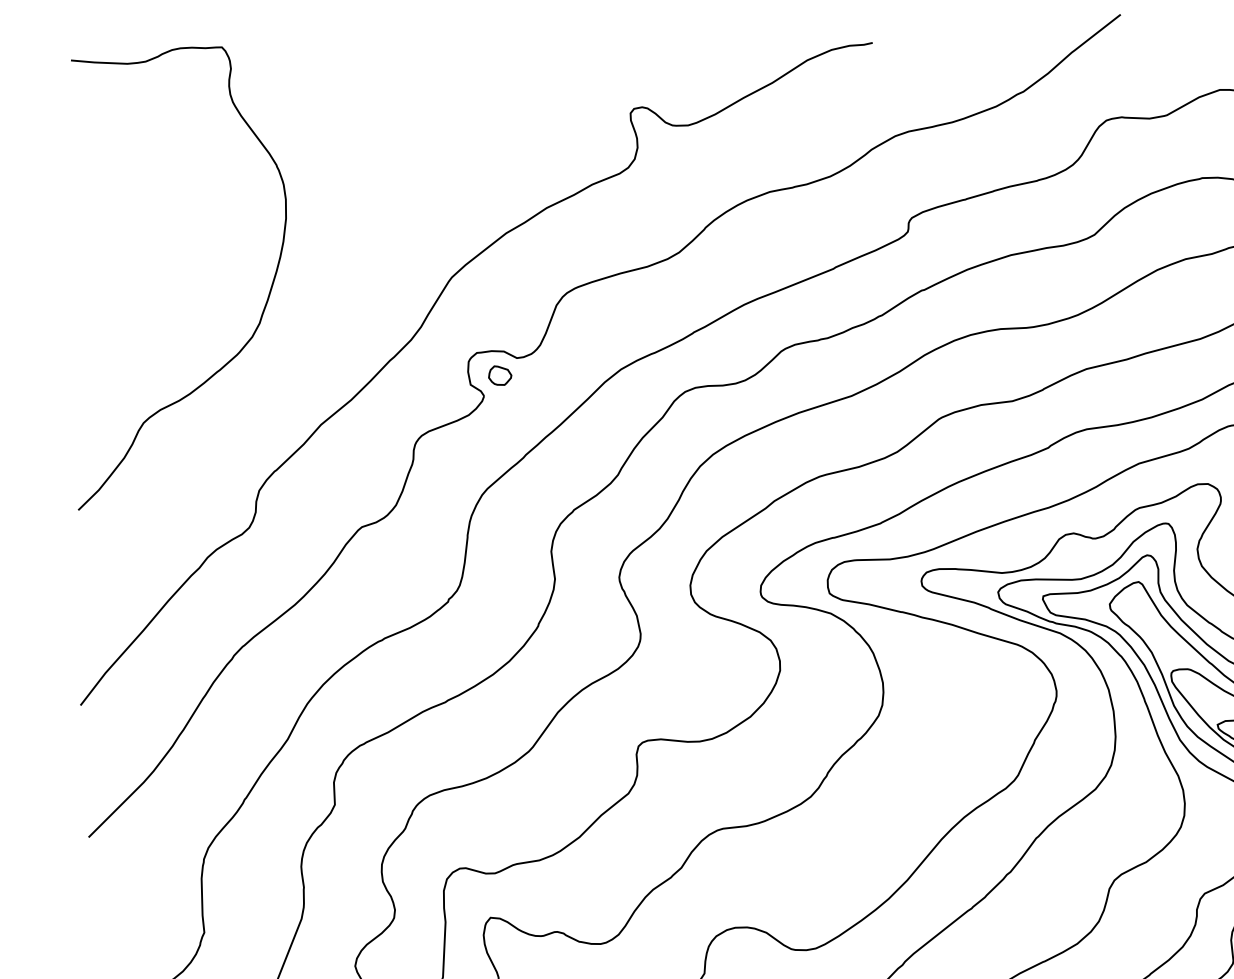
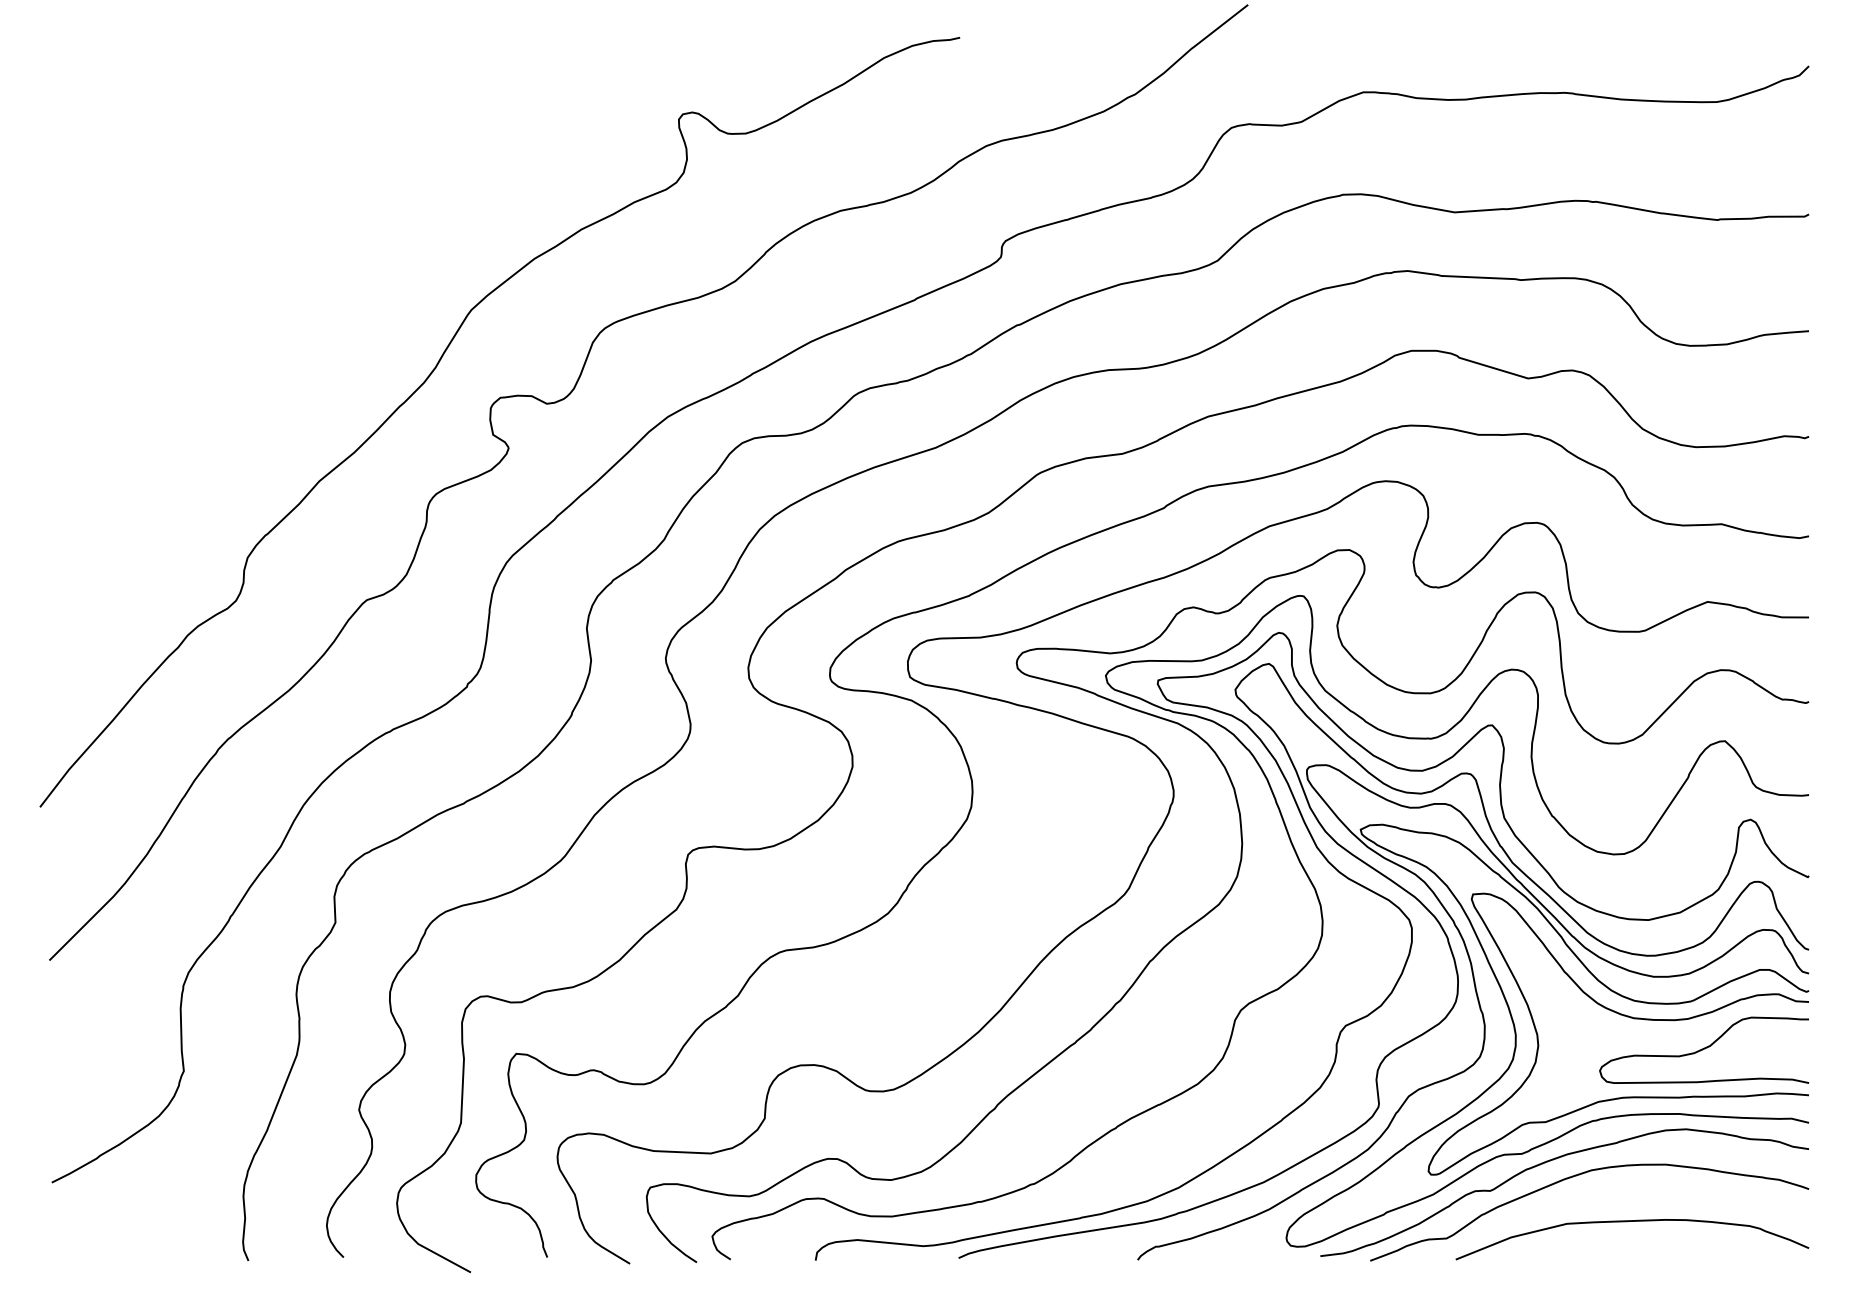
curve: (263, 308) -> (252, 346), removed
part: (500, 375) -> (527, 423), removed

